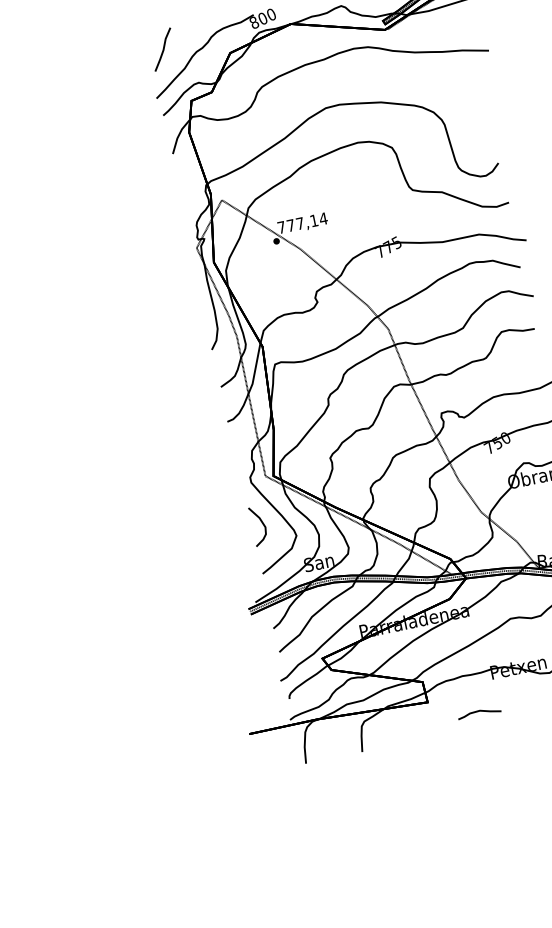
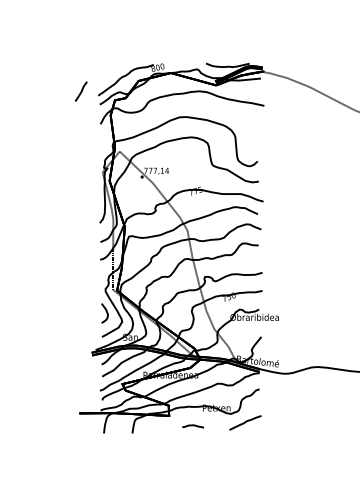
line: (161, 49) -> (80, 91), moved

